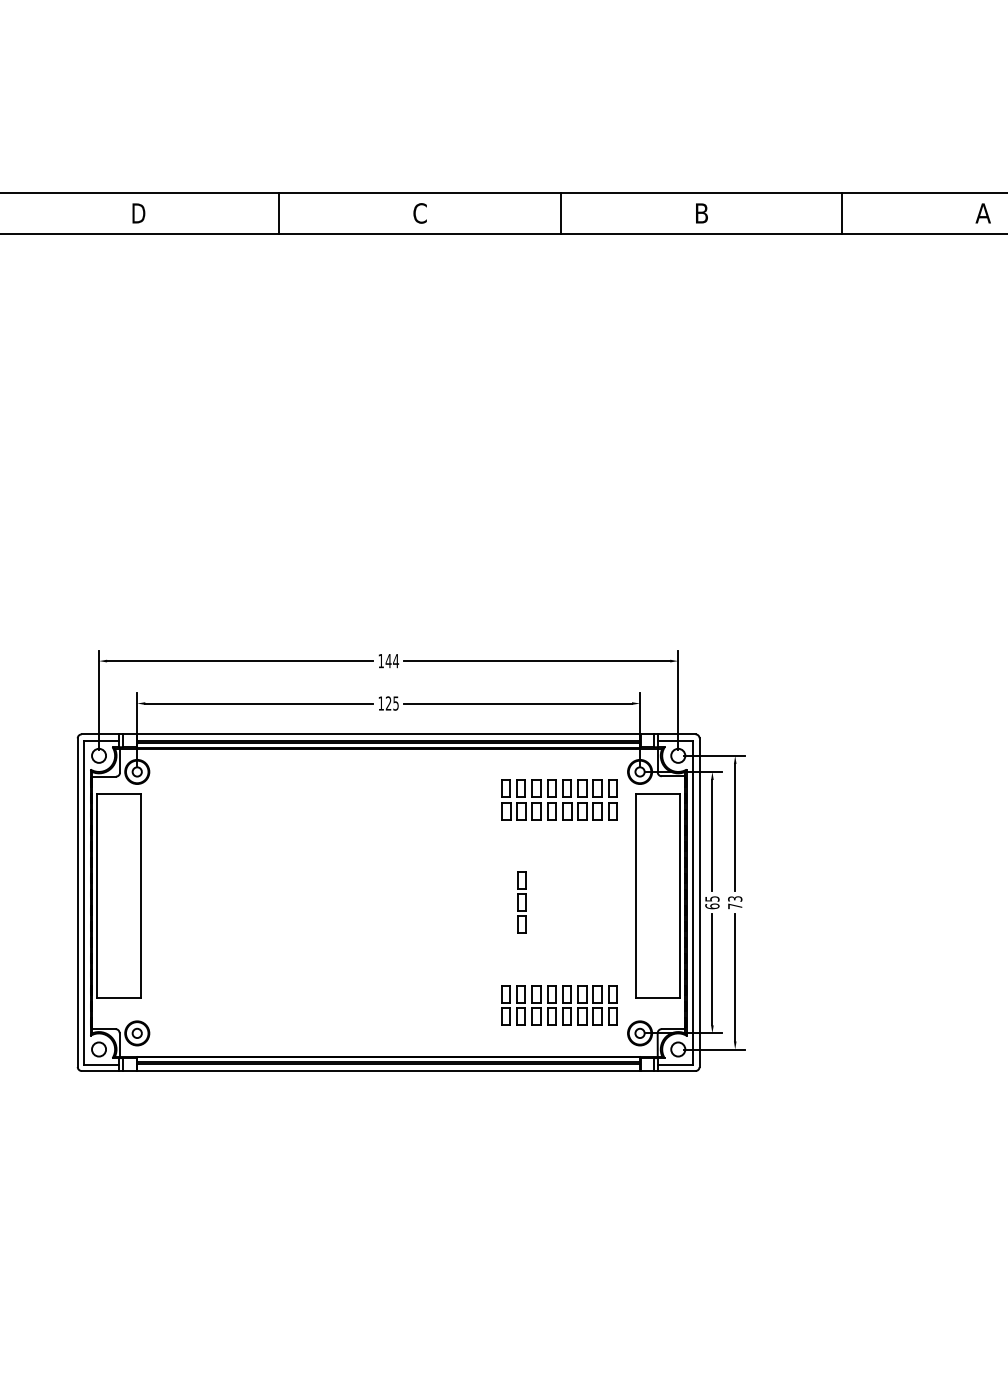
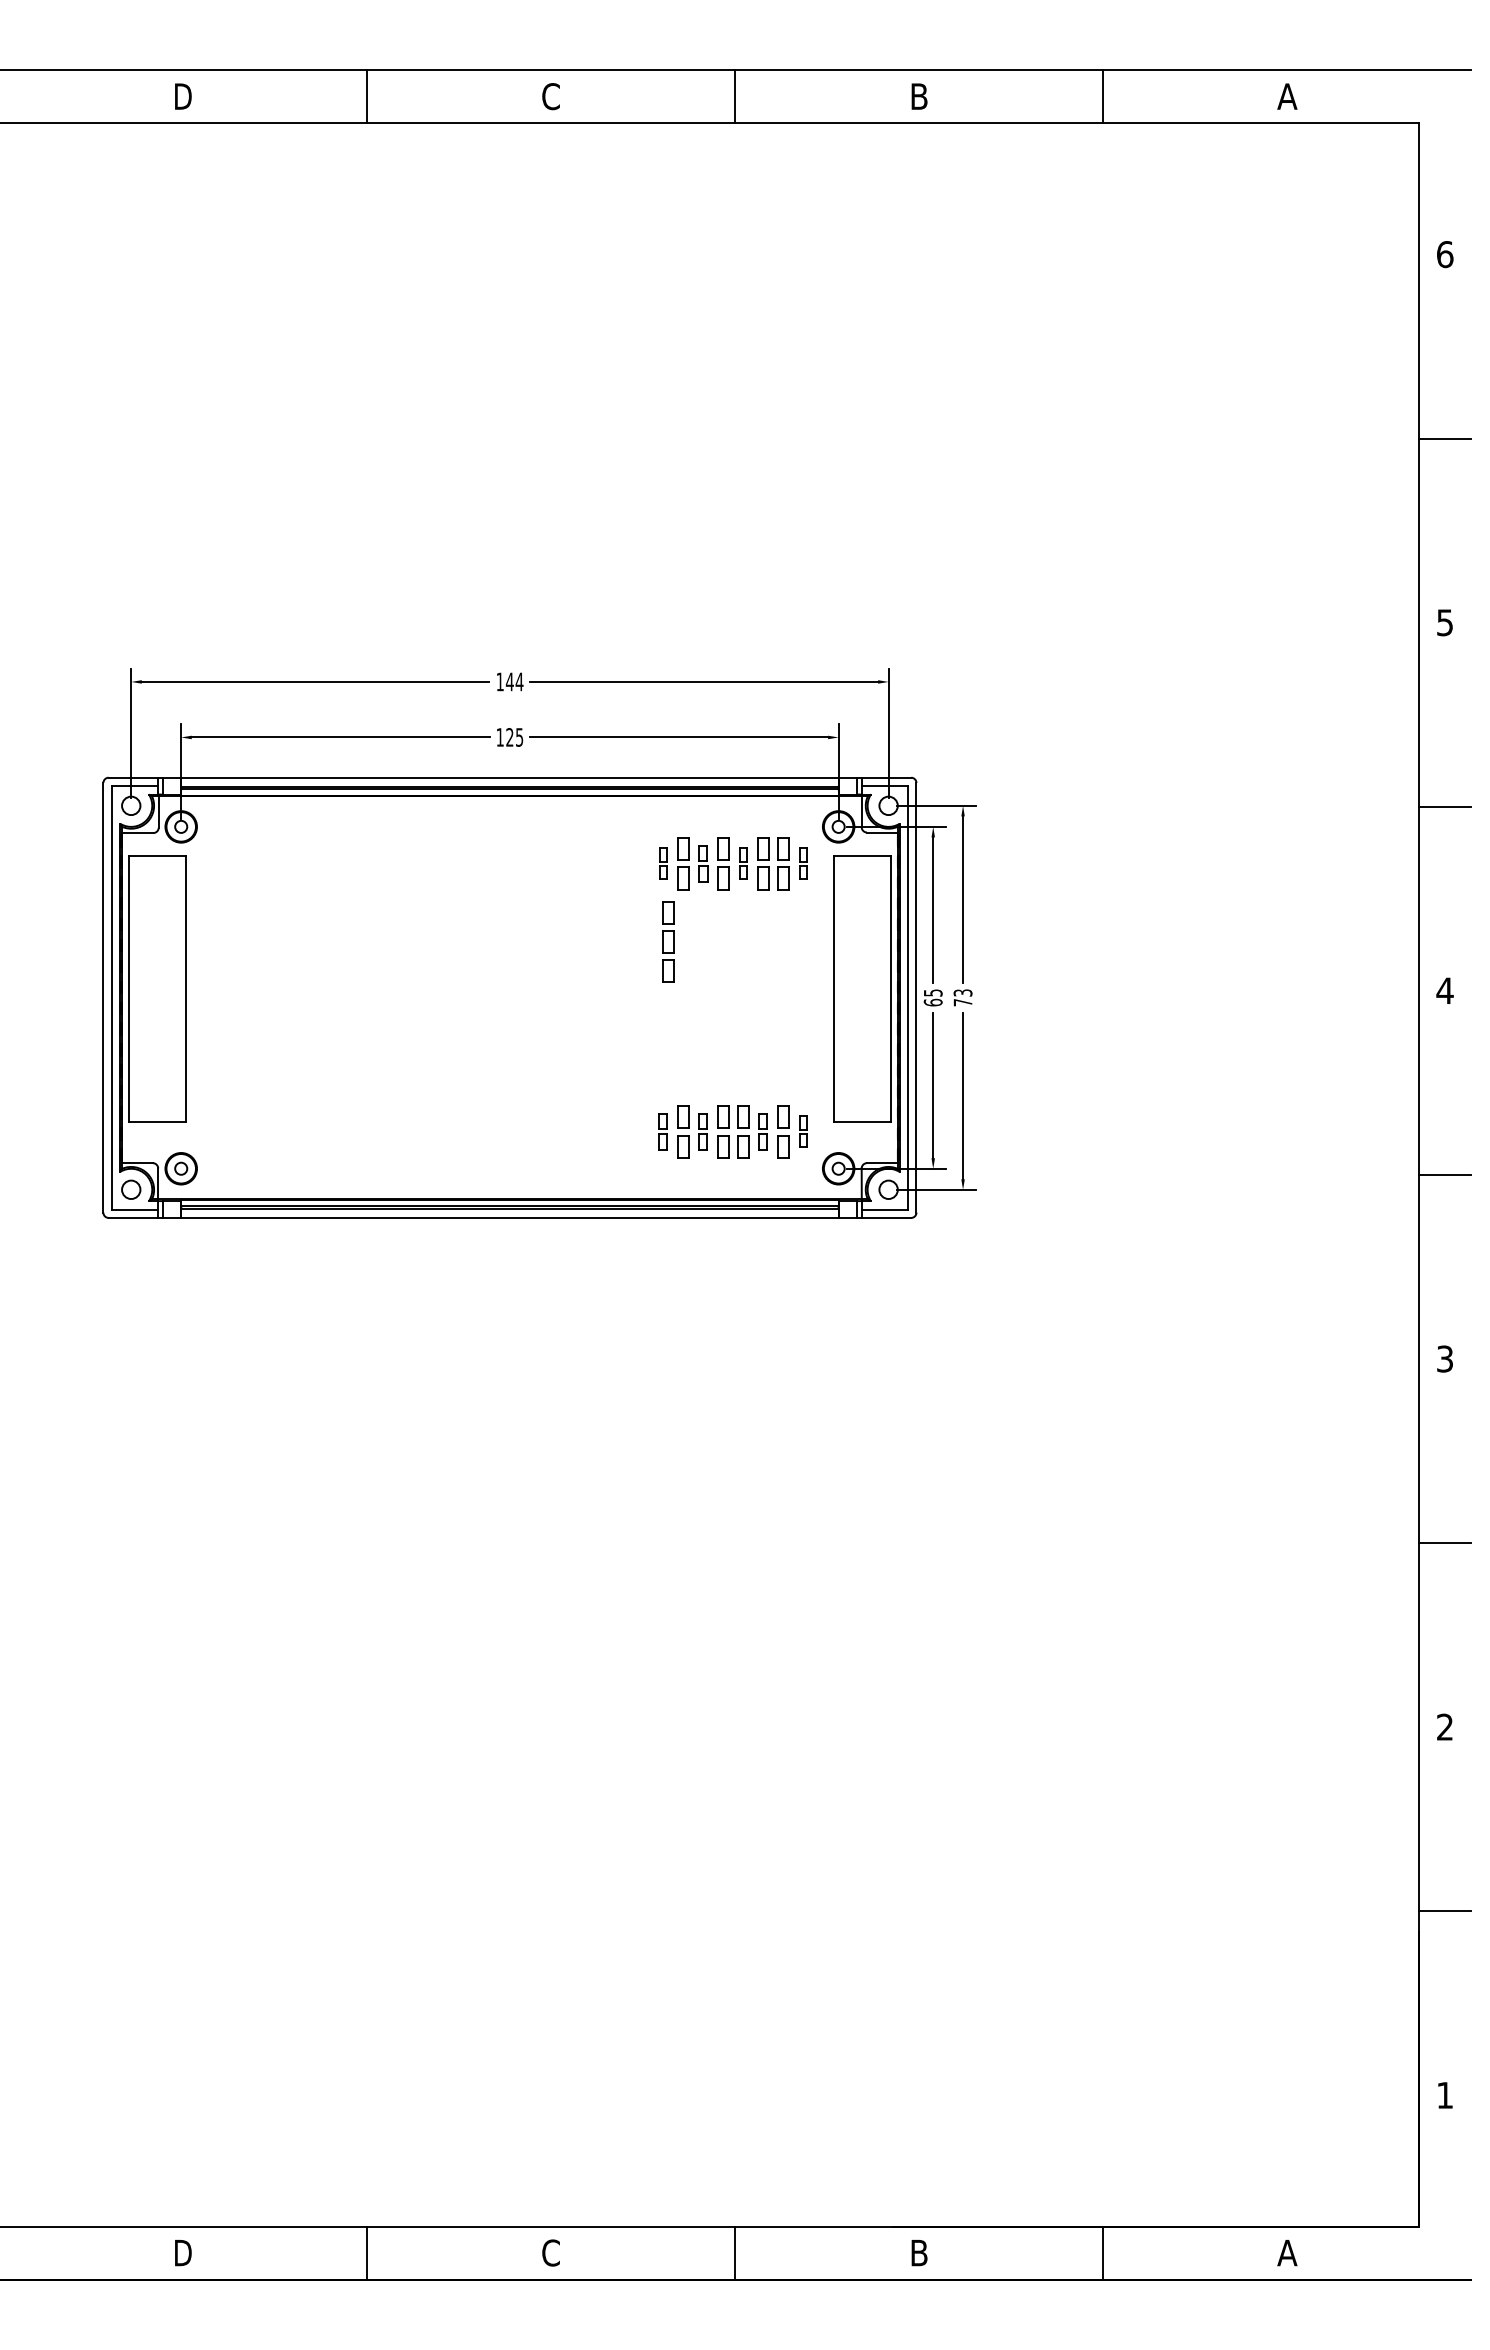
part: (506, 799) -> (663, 863), size x0.6
part: (536, 799) -> (703, 863), size x0.7
part: (567, 799) -> (743, 863), size x0.6
part: (613, 799) -> (803, 863), size x0.6
part: (522, 902) -> (668, 941), moved
part: (506, 1004) -> (663, 1131), size x0.7
part: (536, 1004) -> (703, 1131), size x0.7
part: (582, 1004) -> (763, 1131), size x0.7
part: (613, 1004) -> (803, 1131), size x0.6

